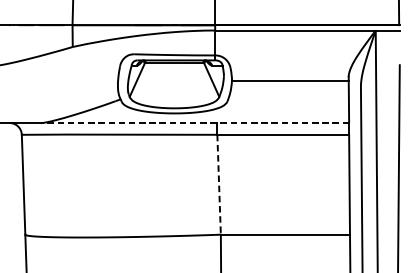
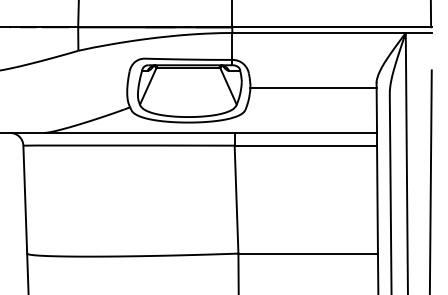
line: (195, 122) -> (210, 132), dashed -> solid
line: (219, 184) -> (236, 199), dashed -> solid

